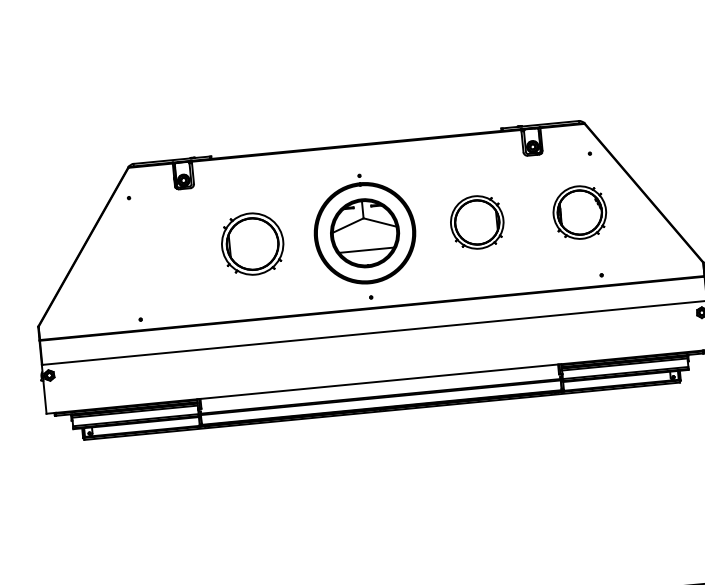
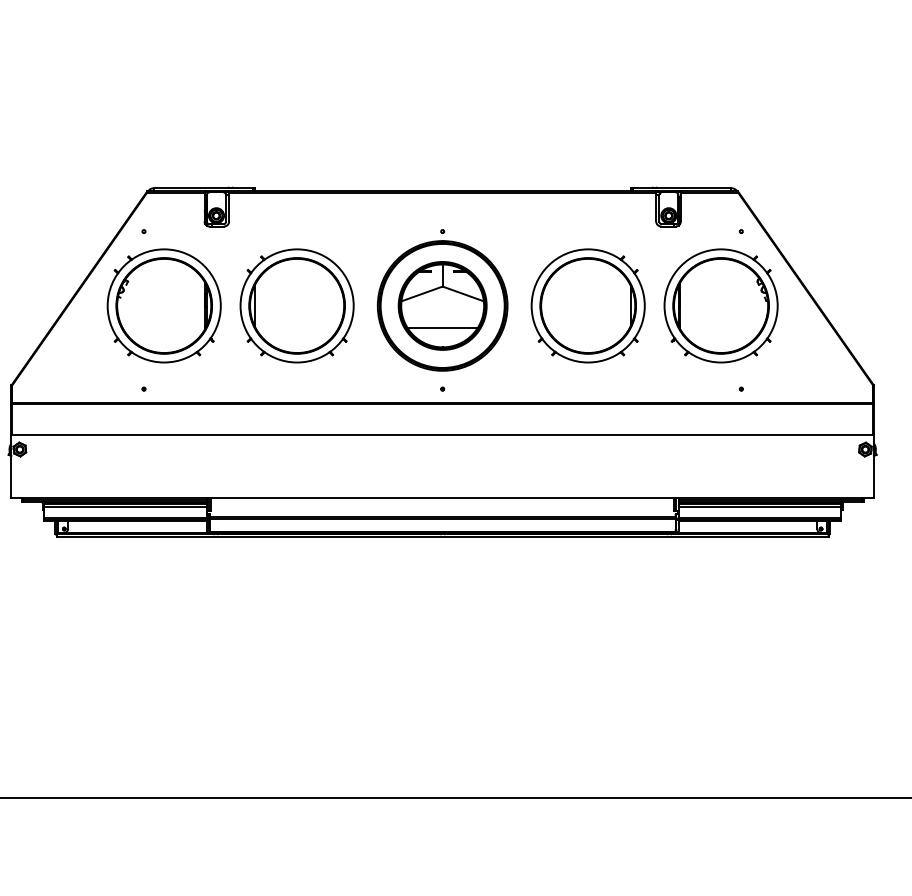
part: (579, 212) -> (720, 305), size x1.67
part: (476, 222) -> (587, 305), size x1.67
part: (252, 243) -> (296, 305), size x1.43
part: (149, 253) -> (163, 305), added

